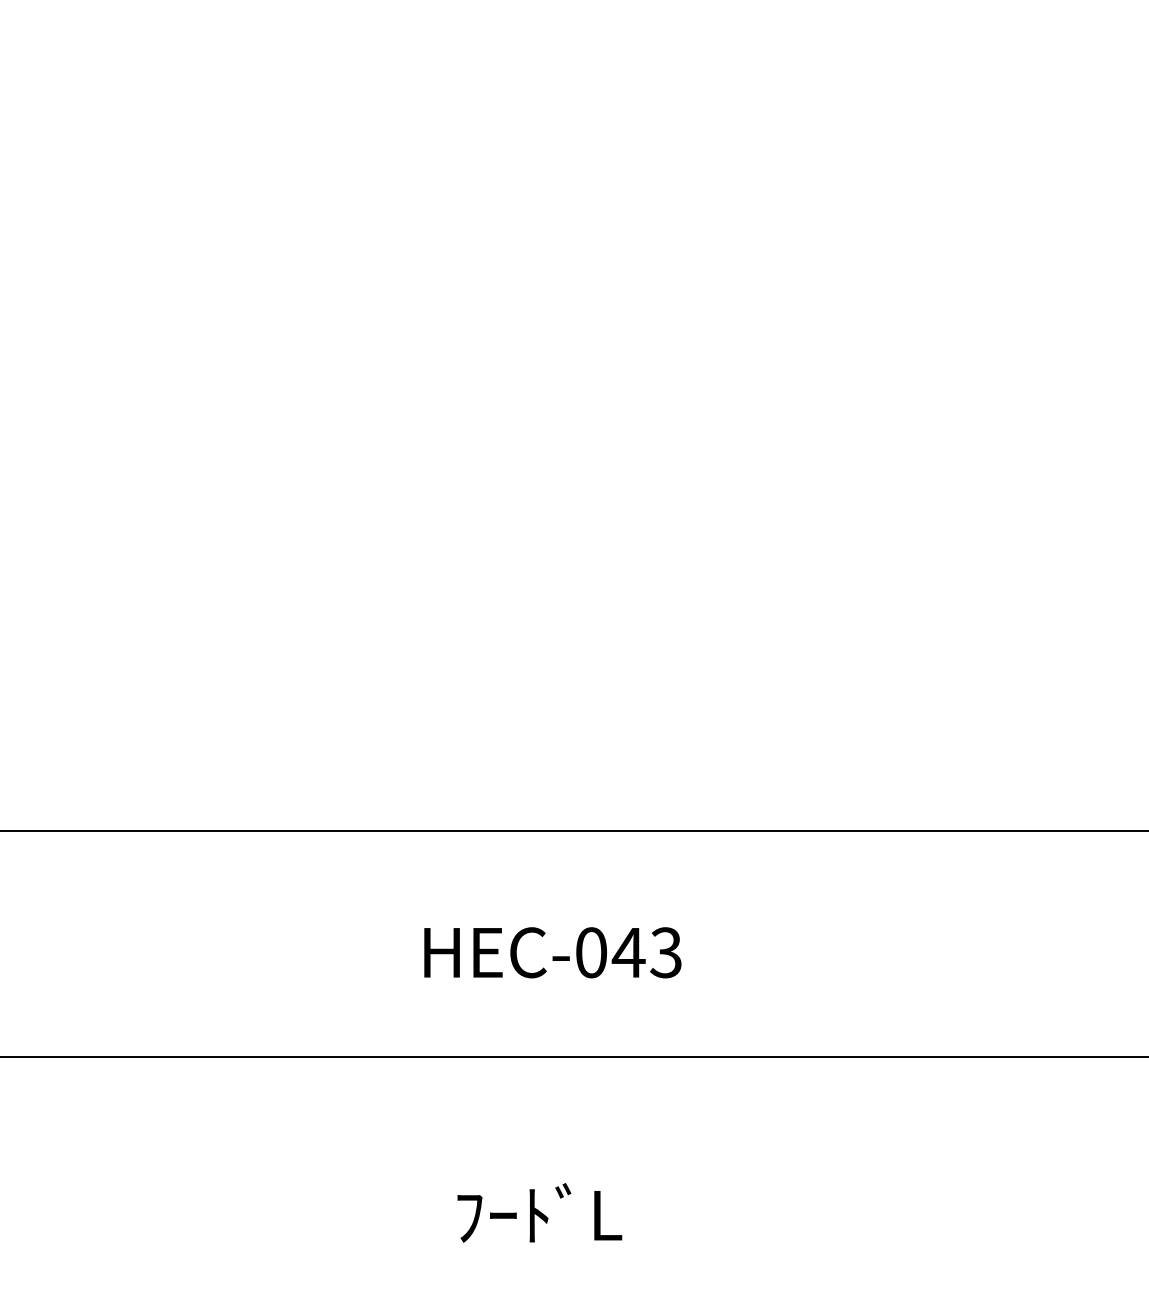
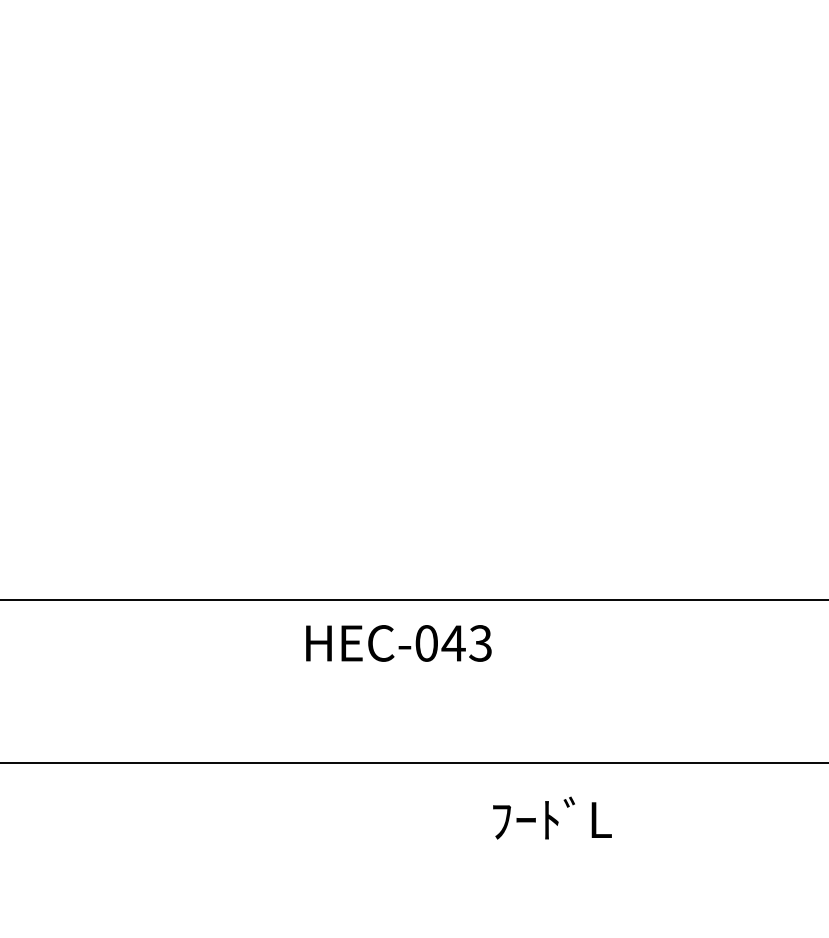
text: (552, 952) -> (398, 643), moved
text: (539, 1212) -> (552, 817), moved

